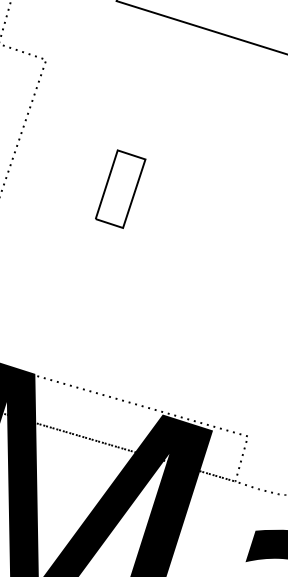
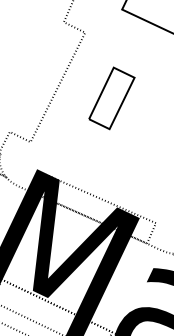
part: (119, 189) -> (111, 98), size x1.67

